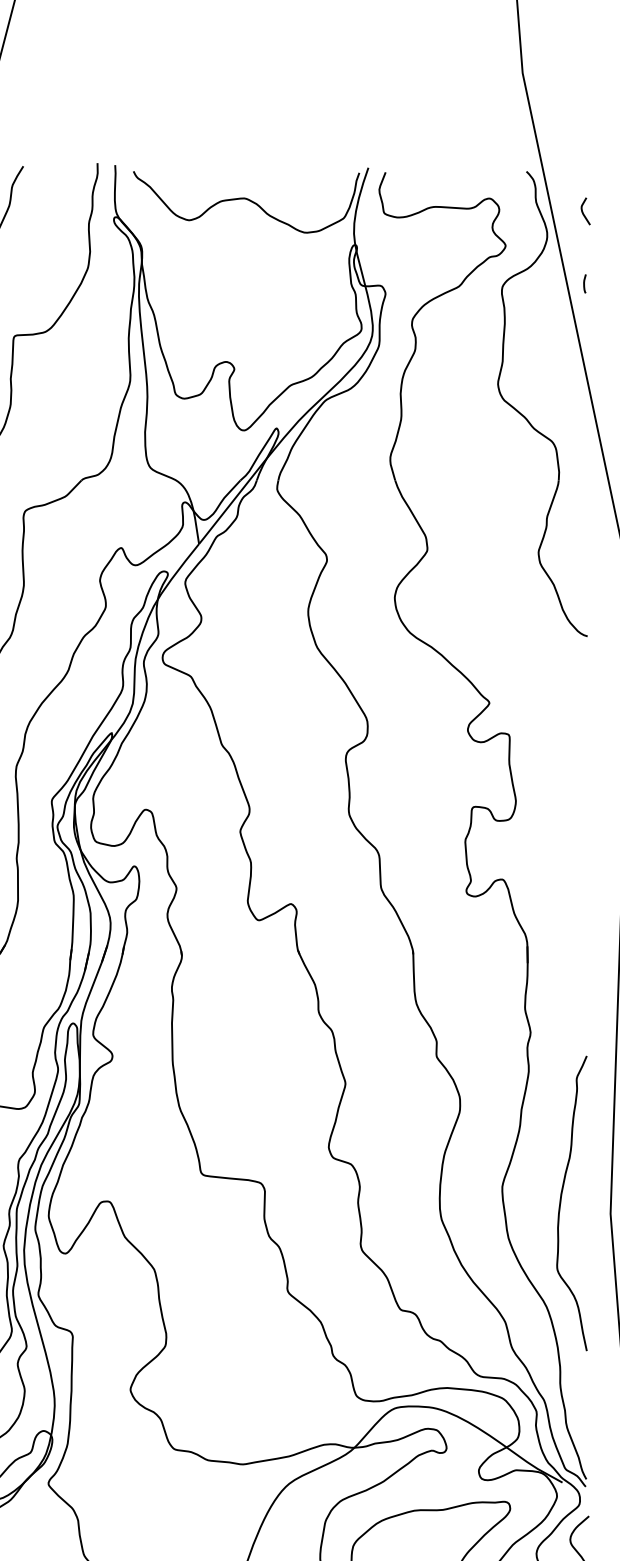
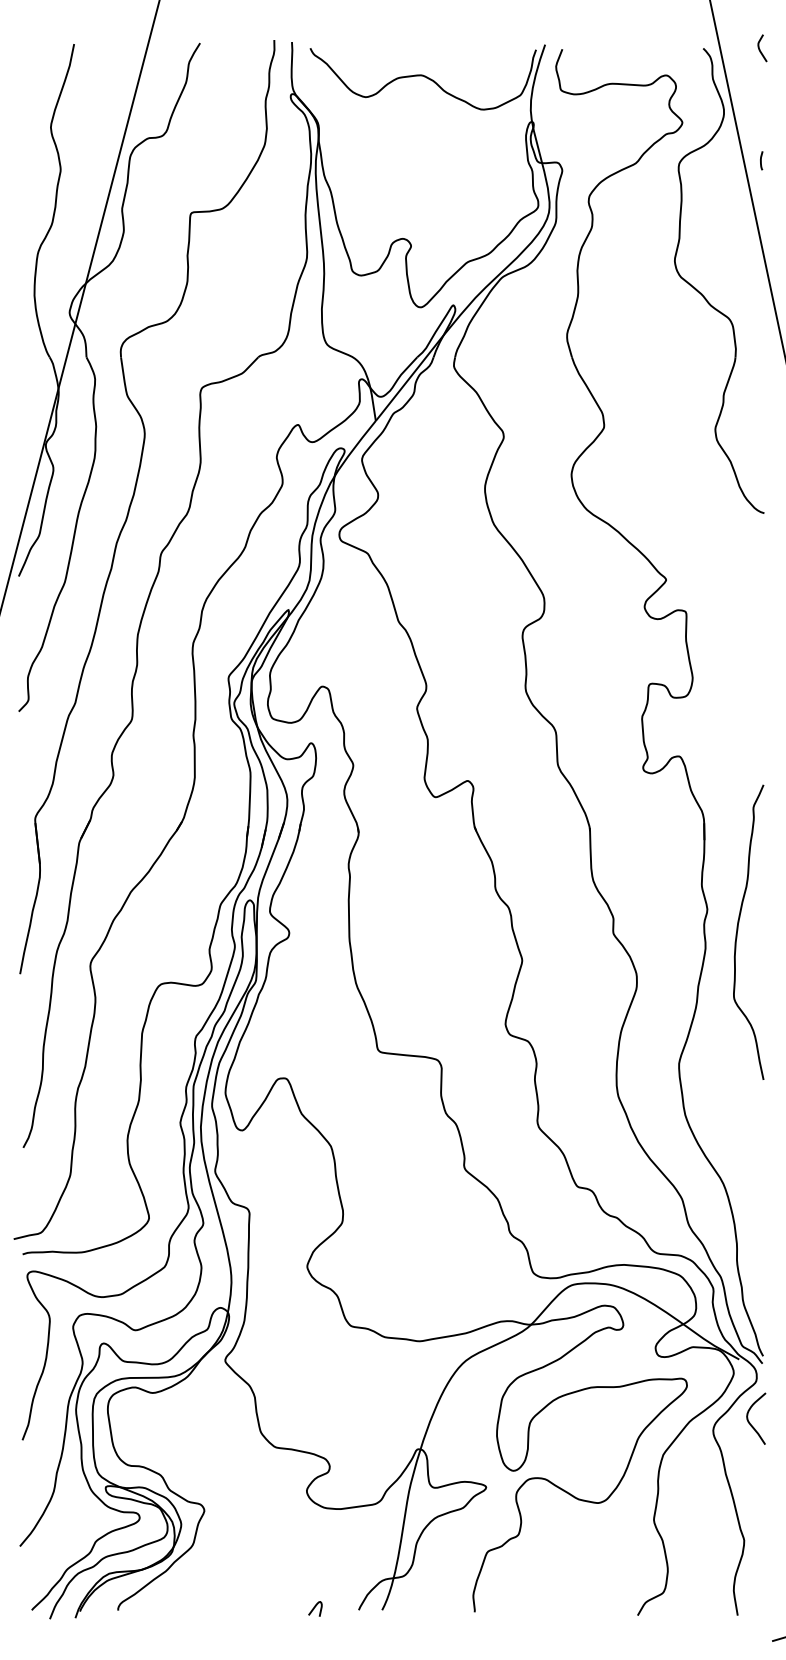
curve: (583, 212) -> (760, 49), moved
curve: (561, 1201) -> (738, 930), moved

